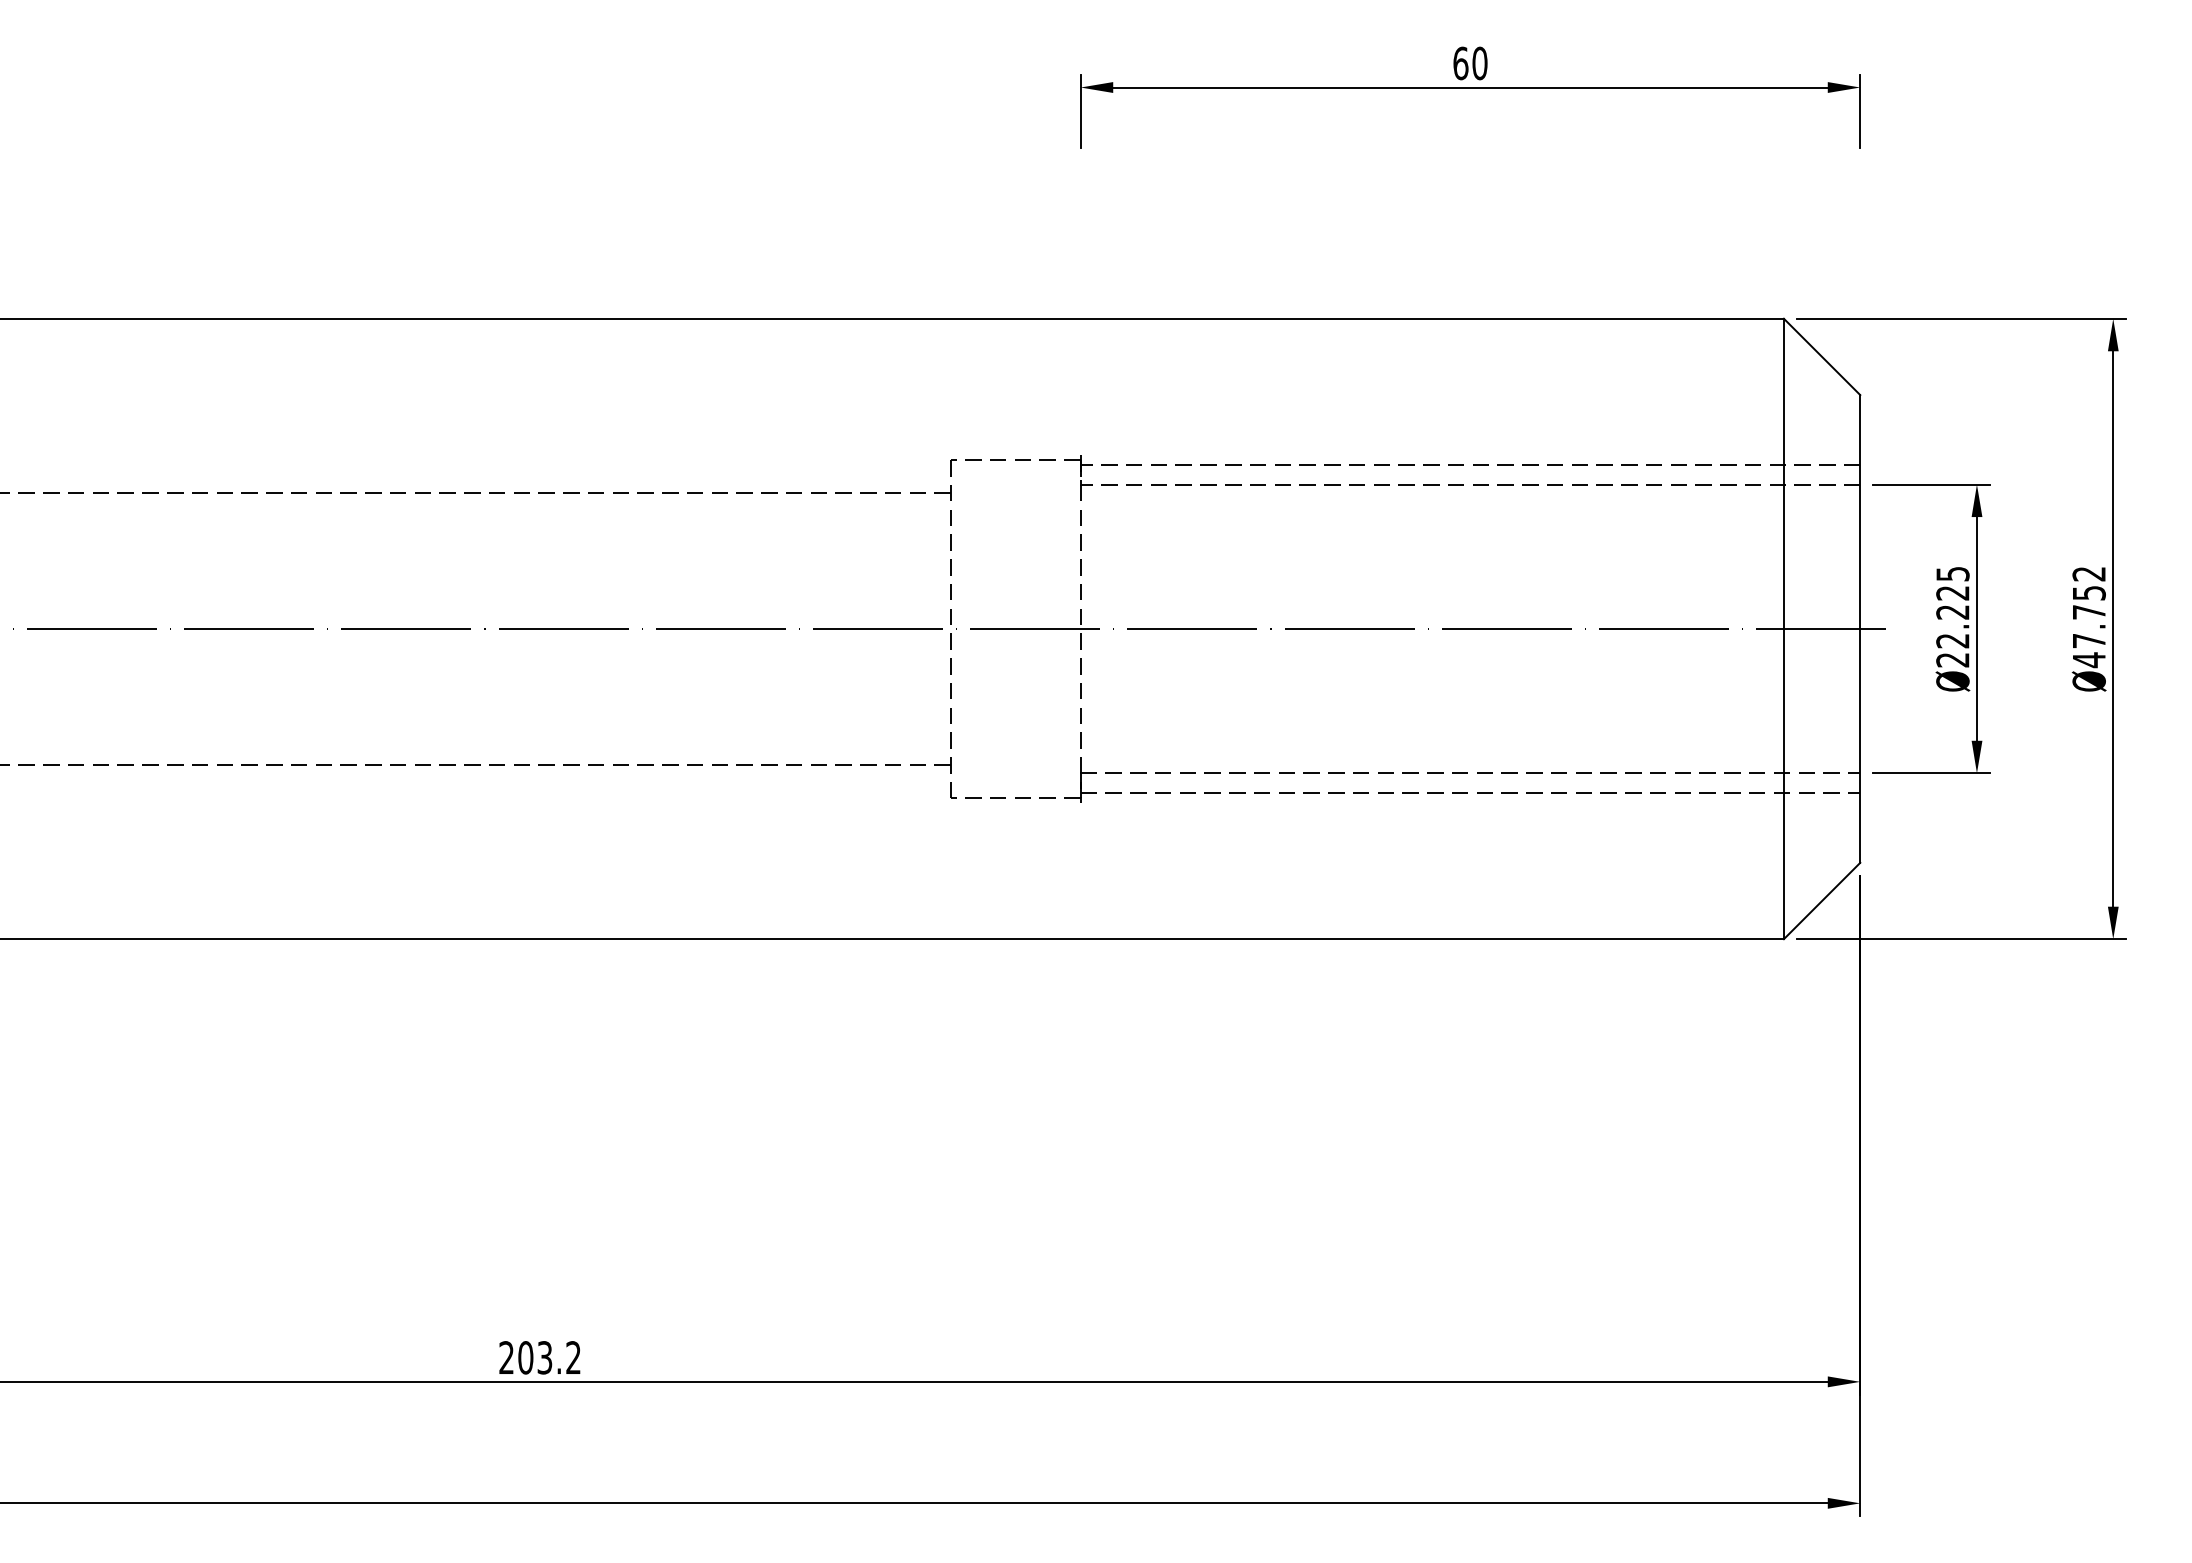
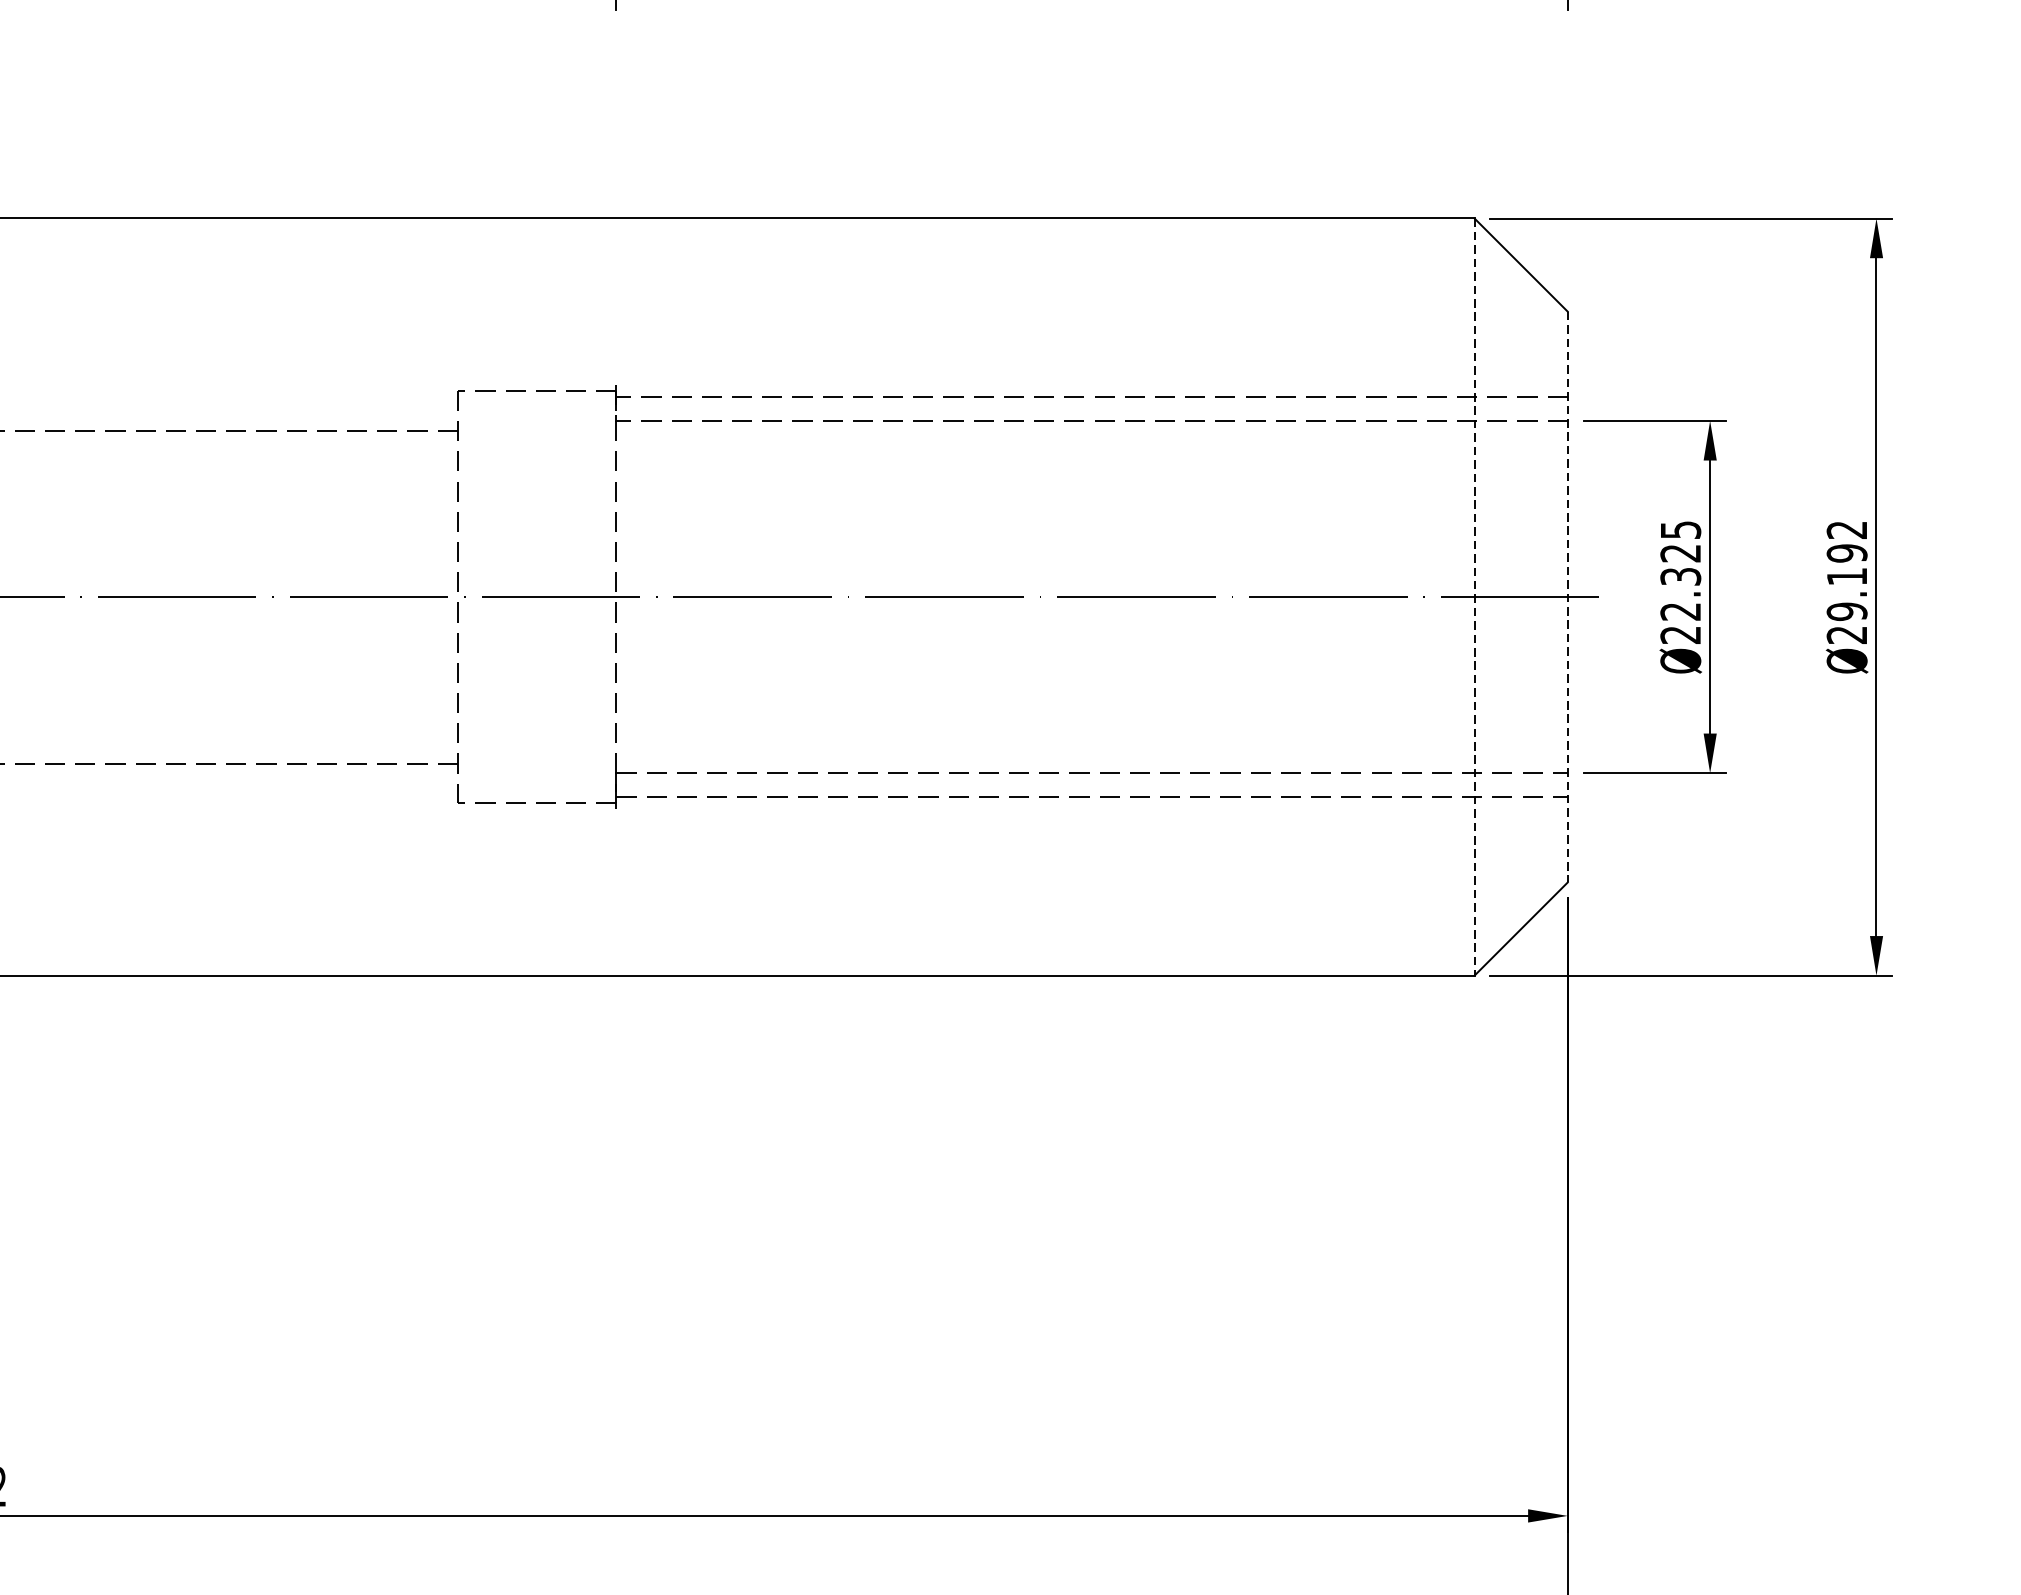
text: (1952, 612) -> (1680, 576), Ø22.225 -> Ø22.325
text: (2088, 626) -> (1846, 594), Ø47.752 -> Ø29.192
line: (1860, 628) -> (1568, 596), solid -> dashed
line: (1783, 629) -> (1474, 597), solid -> dashed

